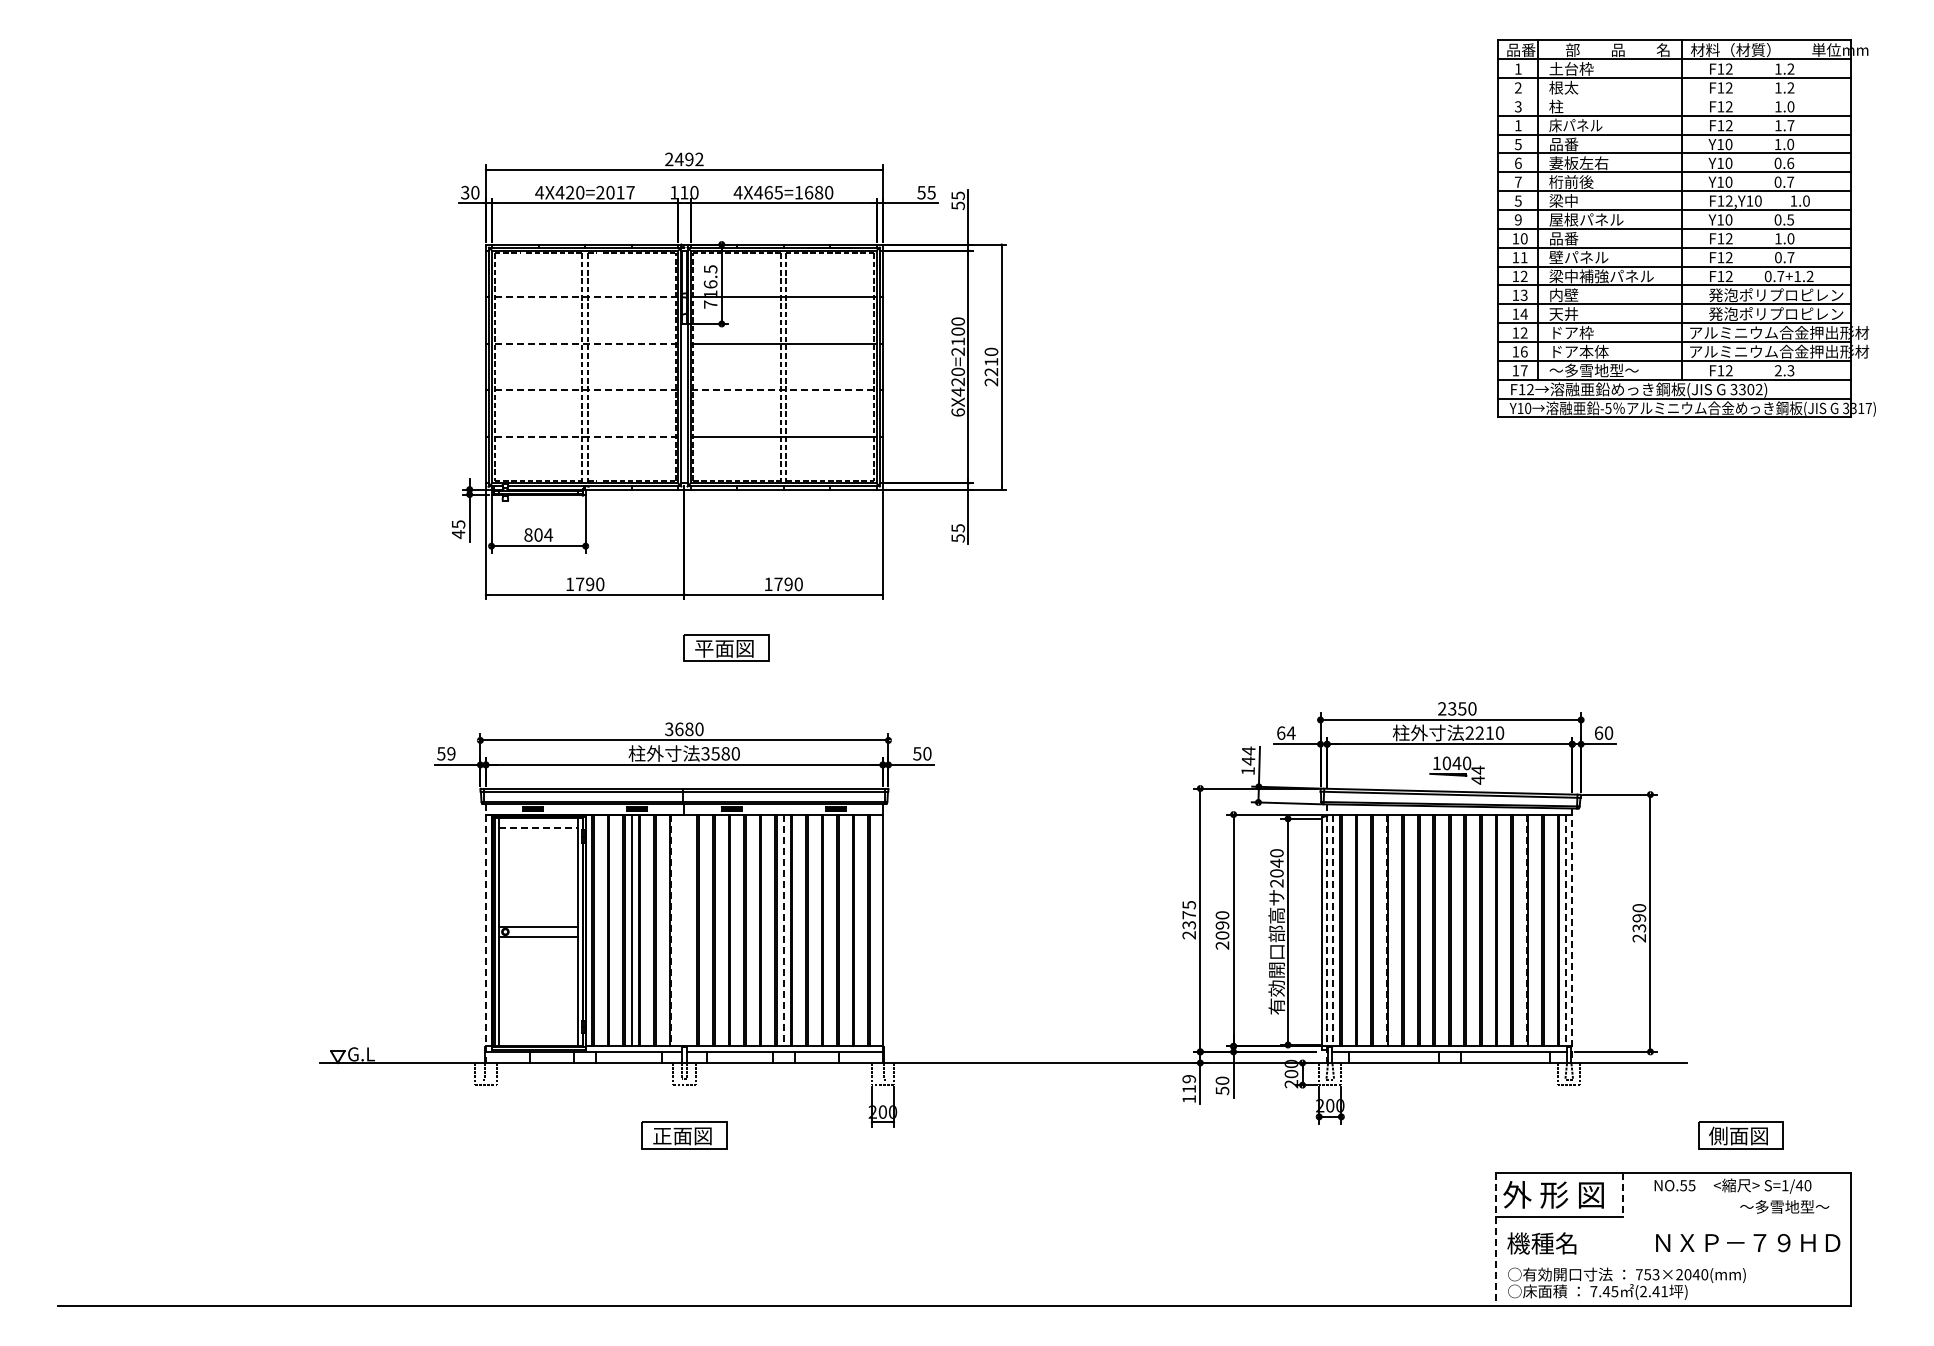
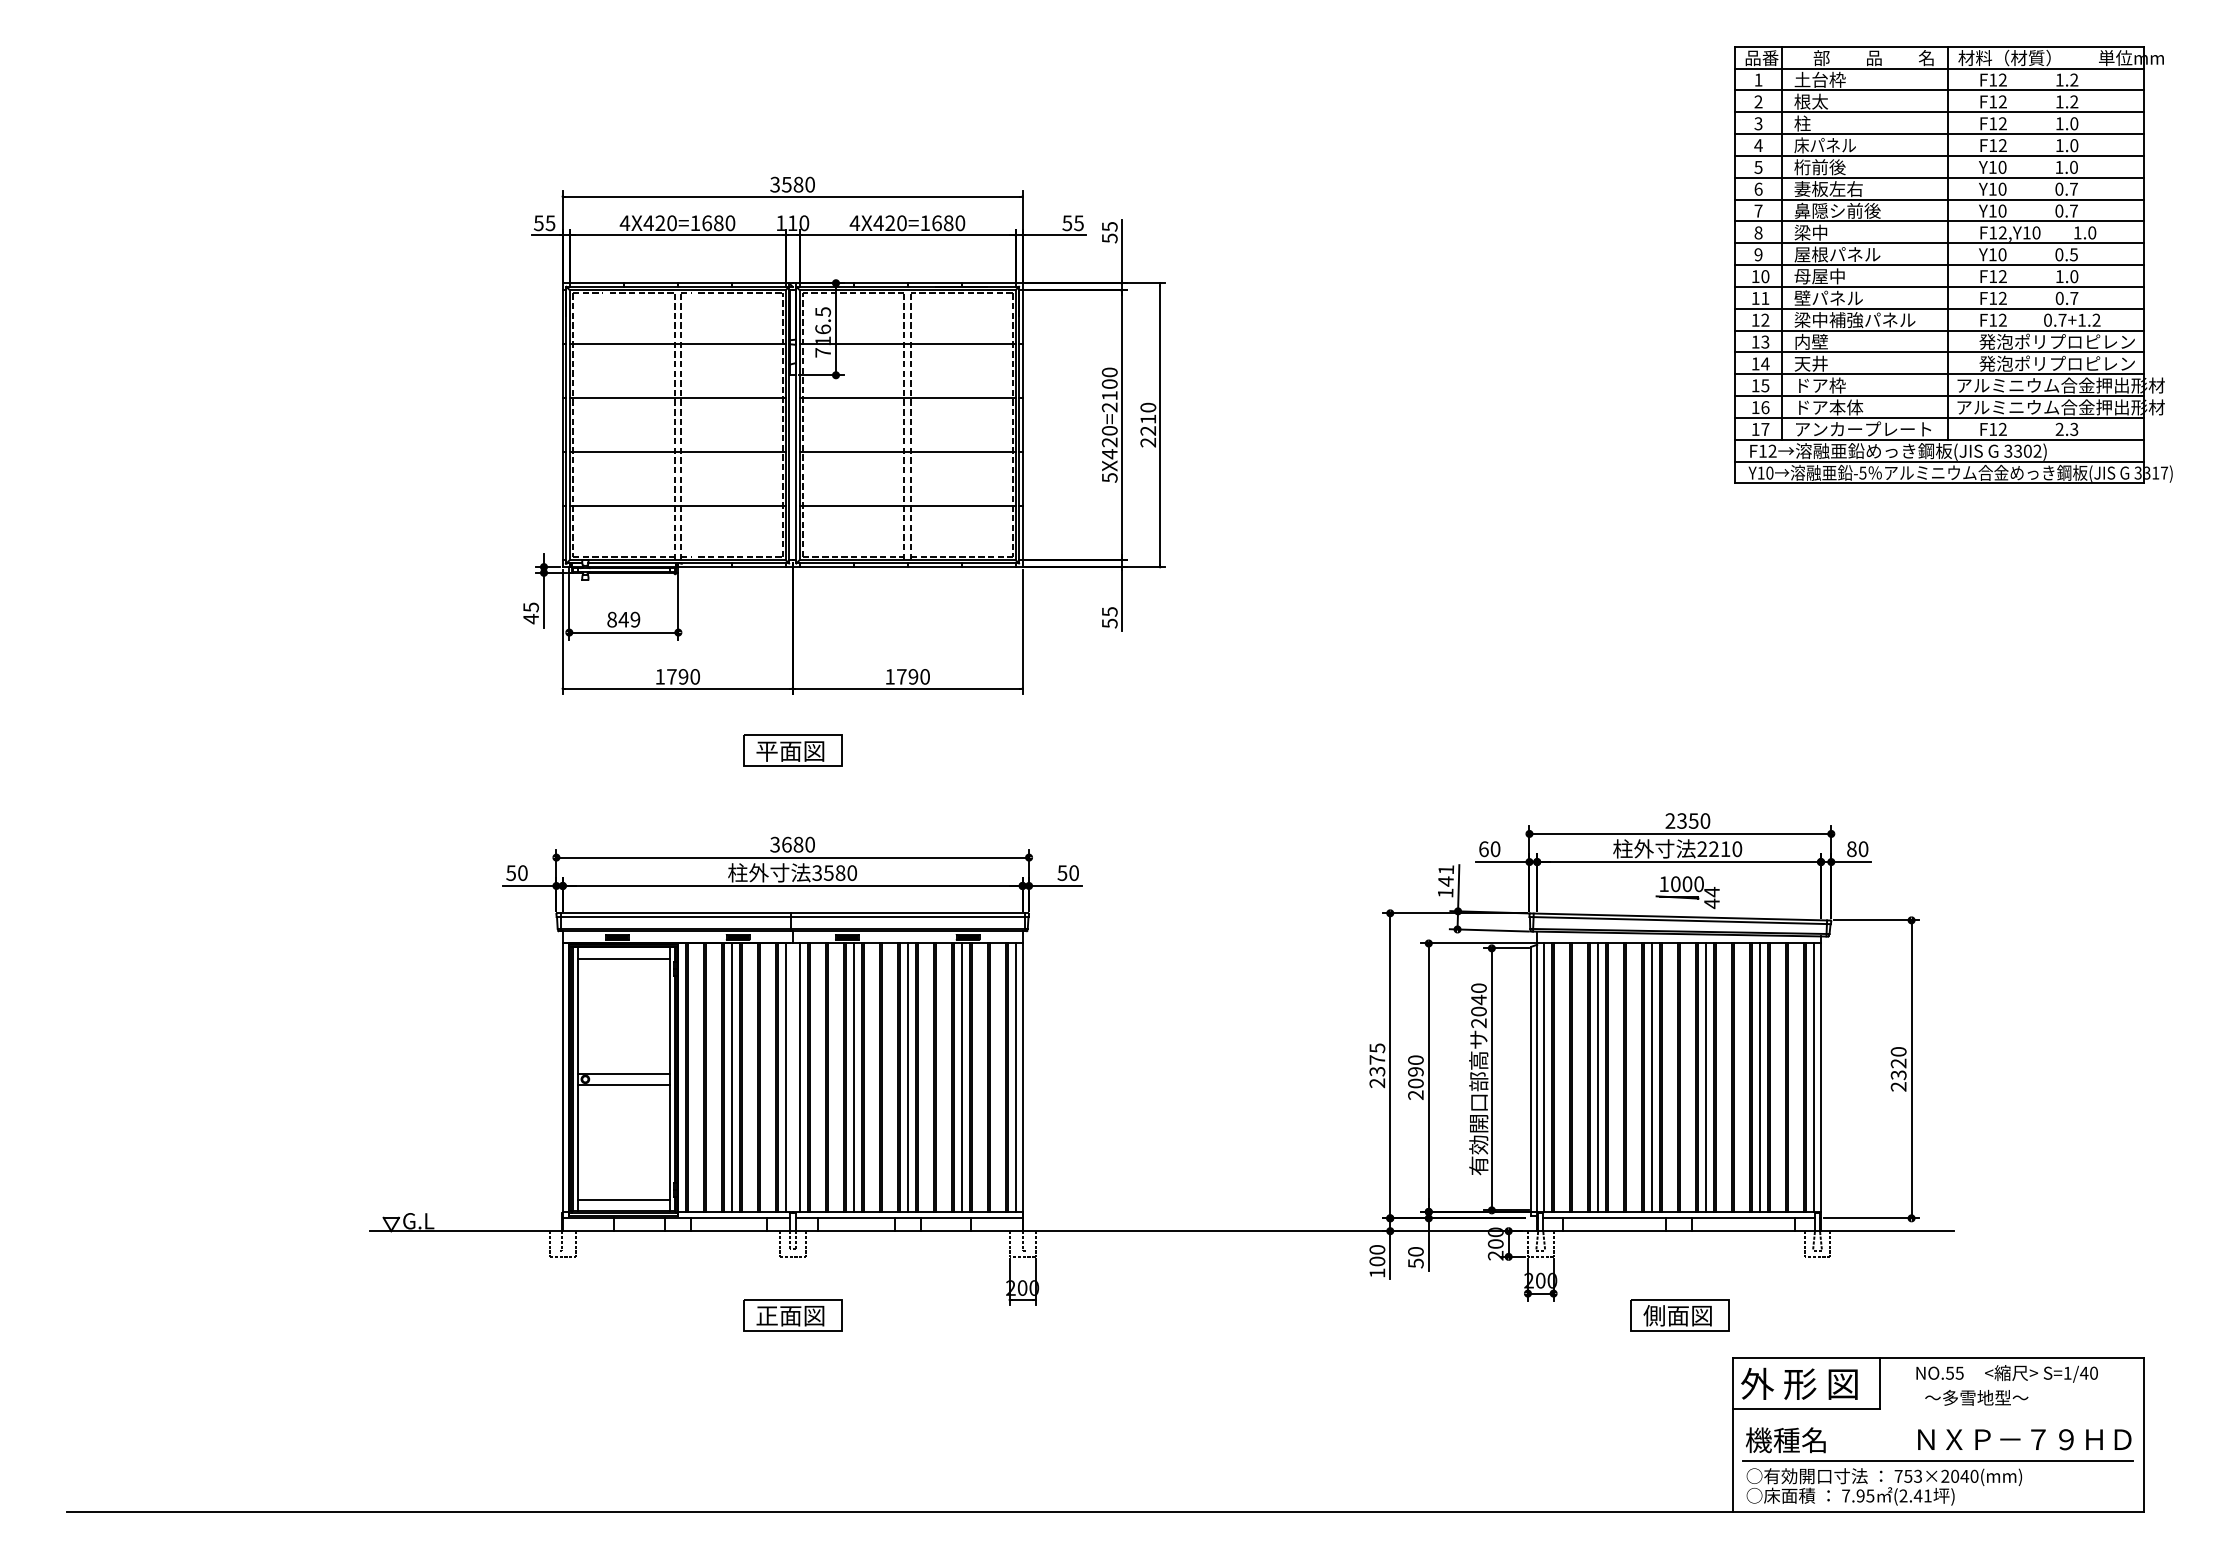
line: (1674, 96) -> (1939, 111), added
text: (1518, 125) -> (1758, 145), 1 -> 4
text: (1790, 125) -> (2073, 145), 1.7 -> 1.0
text: (1571, 144) -> (1820, 167), 品番 -> 桁前後
text: (684, 159) -> (792, 184), 2492 -> 3580
text: (1790, 163) -> (2073, 189), 0.6 -> 0.7
text: (1586, 181) -> (1837, 210), 桁前後 -> 鼻隠シ前後
text: (470, 192) -> (544, 222), 30 -> 55
text: (615, 192) -> (712, 222), 4X420=2017 -> 4X420=1680
text: (773, 192) -> (895, 222), 4X465=1680 -> 4X420=1680
text: (1517, 200) -> (1757, 232), 5 -> 8
text: (1570, 238) -> (1818, 276), 品番 -> 母屋中
line: (584, 297) -> (676, 344), dashed -> solid
text: (1523, 332) -> (1764, 385), 12 -> 15
line: (584, 343) -> (676, 397), dashed -> solid
text: (1608, 370) -> (1862, 429), ～多雪地型～ -> アンカープレート
line: (584, 390) -> (676, 452), dashed -> solid
line: (784, 390) -> (908, 452), dashed -> solid
text: (957, 412) -> (1108, 477), 6X420=2100 -> 5X420=2100
line: (584, 436) -> (676, 505), dashed -> solid
text: (543, 534) -> (629, 619), 804 -> 849
part: (726, 647) -> (792, 749), moved
text: (1290, 732) -> (1494, 848), 64 -> 60
text: (1598, 732) -> (1851, 848), 60 -> 80
text: (1248, 750) -> (1446, 869), 144 -> 141
text: (451, 753) -> (522, 872), 59 -> 50
text: (1456, 763) -> (1686, 884), 1040 -> 1000
line: (539, 827) -> (624, 958), dashed -> solid
text: (1639, 918) -> (1898, 1063), 2390 -> 2320
line: (671, 930) -> (777, 1077), dashed -> solid
line: (678, 930) -> (785, 1077), added
line: (690, 930) -> (799, 1077), added
line: (737, 930) -> (854, 1077), added
line: (783, 930) -> (907, 1077), dashed -> solid
line: (830, 930) -> (961, 1077), added
line: (876, 930) -> (1015, 1077), added
line: (1333, 930) -> (1544, 1077), dashed -> solid
line: (1379, 930) -> (1597, 1077), added
line: (1386, 930) -> (1605, 1077), dashed -> solid
line: (1426, 930) -> (1652, 1077), added
line: (1473, 930) -> (1706, 1077), added
line: (1519, 930) -> (1759, 1077), added
line: (1526, 930) -> (1768, 1077), dashed -> solid
line: (1566, 930) -> (1814, 1077), dashed -> solid
line: (485, 934) -> (562, 1082), dashed -> solid
line: (1327, 934) -> (1537, 1082), dashed -> solid
line: (1572, 936) -> (1821, 1084), dashed -> solid
line: (538, 1035) -> (623, 1199), added
text: (1189, 1084) -> (1377, 1256), 119 -> 100
part: (1740, 1135) -> (1679, 1315), moved
line: (1622, 1195) -> (1879, 1384), dashed -> solid
text: (1784, 1206) -> (1976, 1397), moved
line: (1496, 1239) -> (1733, 1435), dashed -> solid
line: (1672, 1261) -> (1937, 1461), added
text: (1606, 1291) -> (1860, 1495), 7.45 -> 7.95

